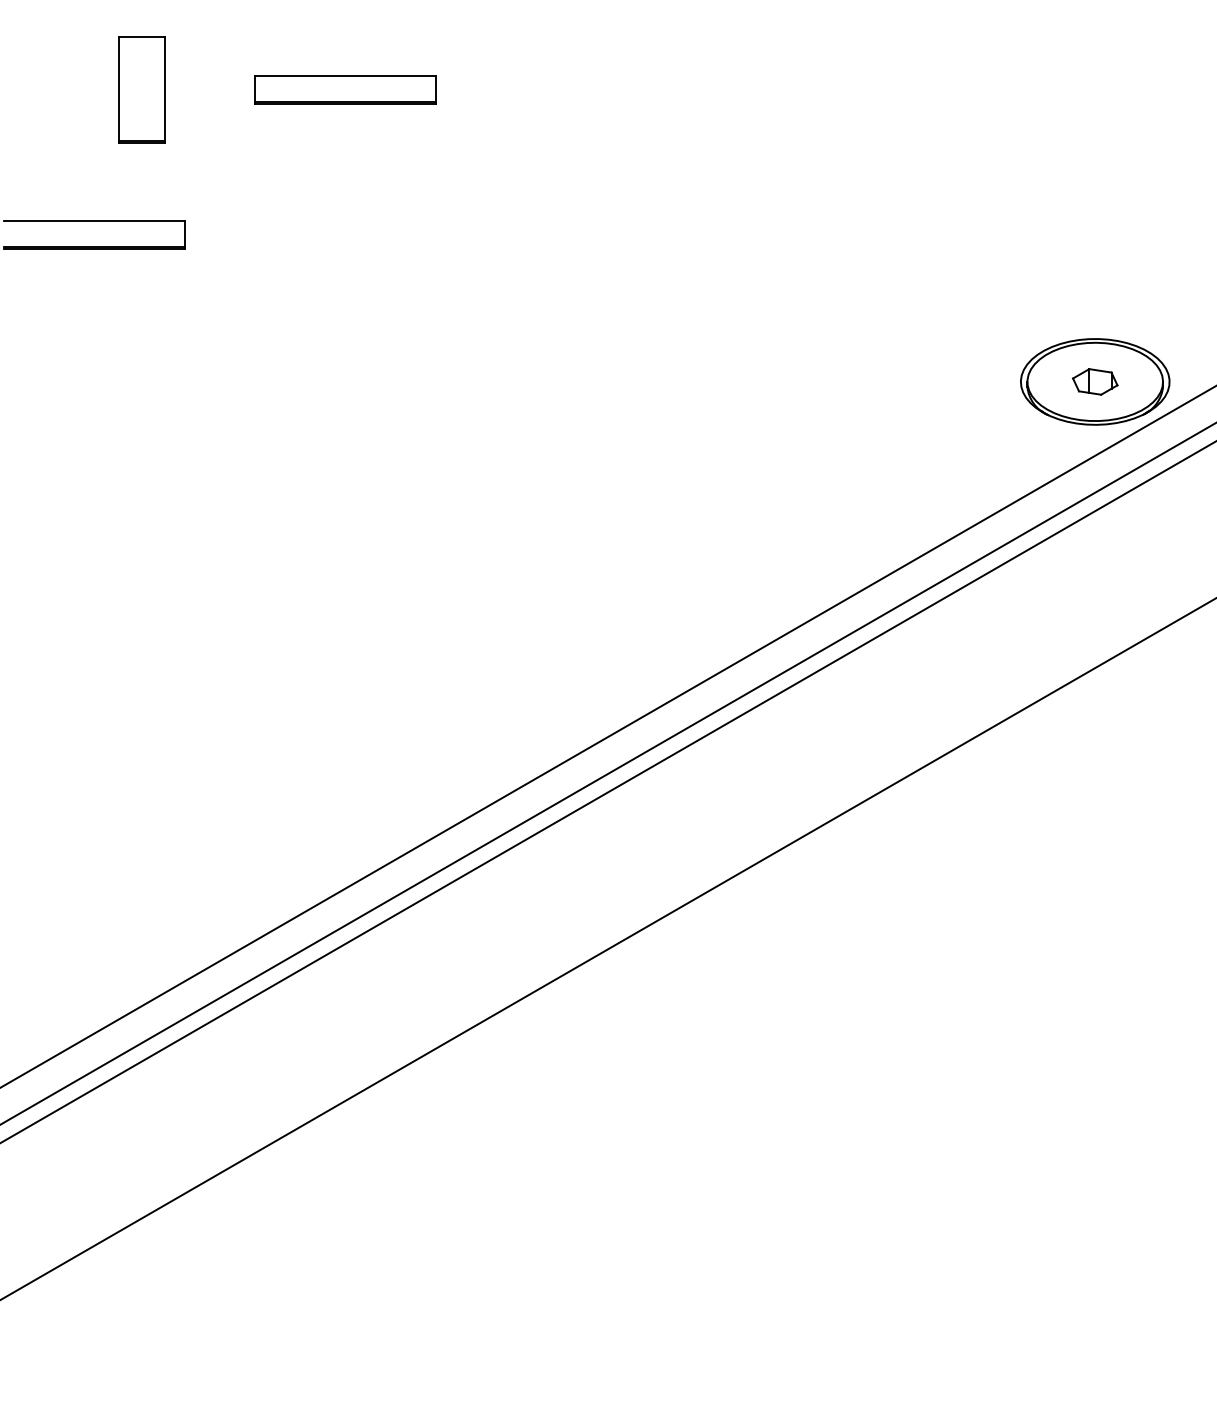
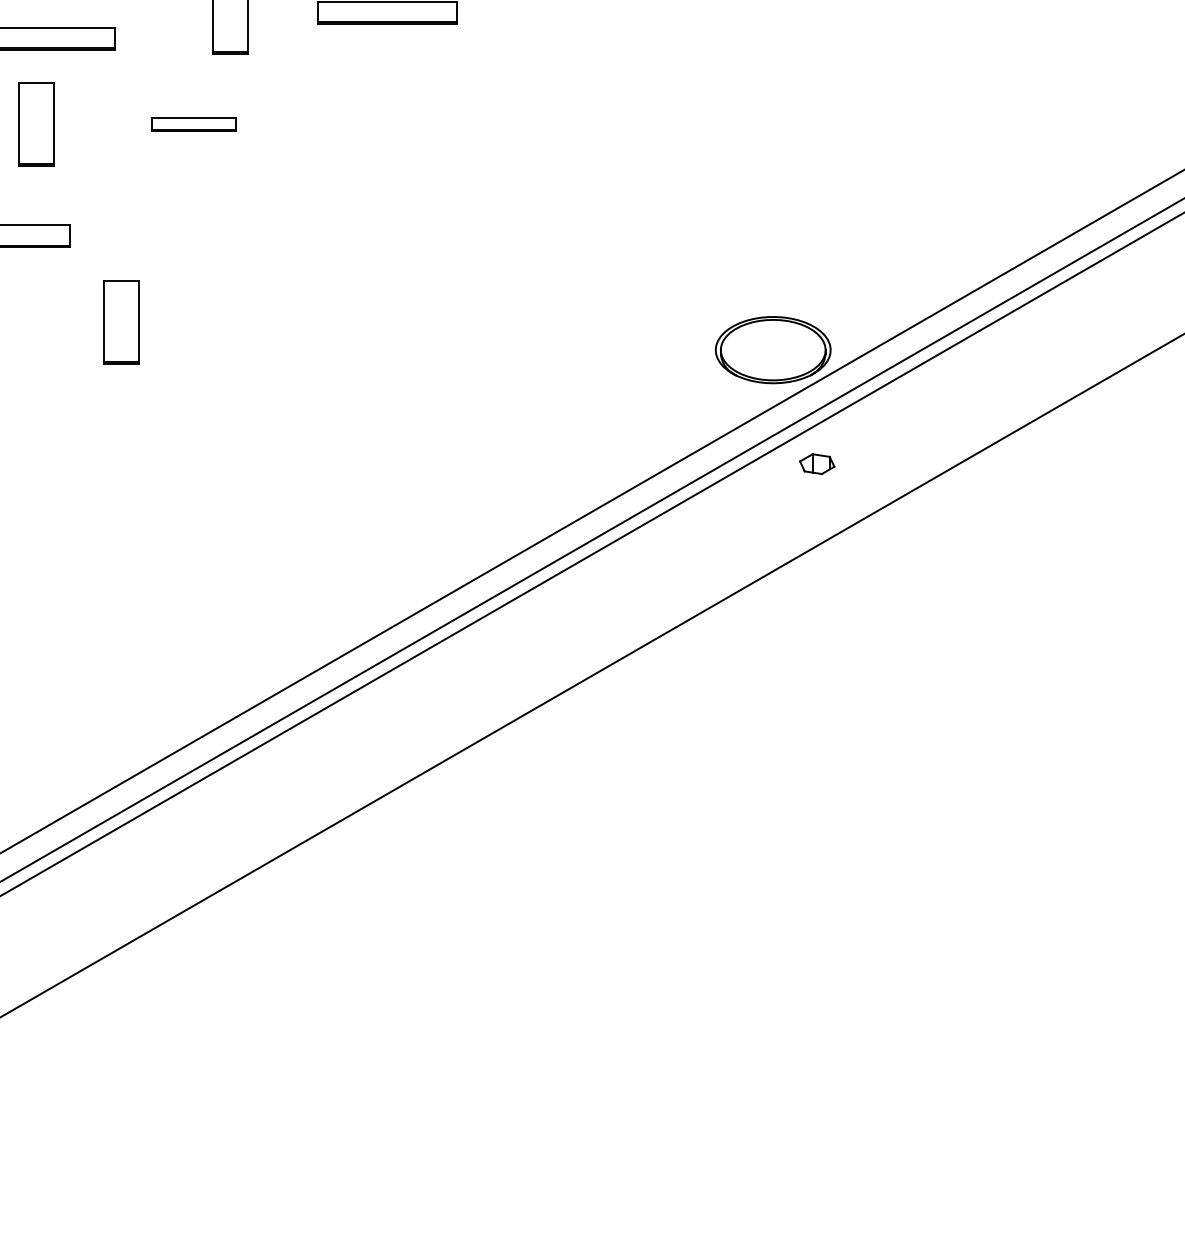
part: (345, 89) -> (193, 124), size x0.6
part: (251, 346) -> (121, 322), added
part: (1095, 382) -> (817, 464), moved

